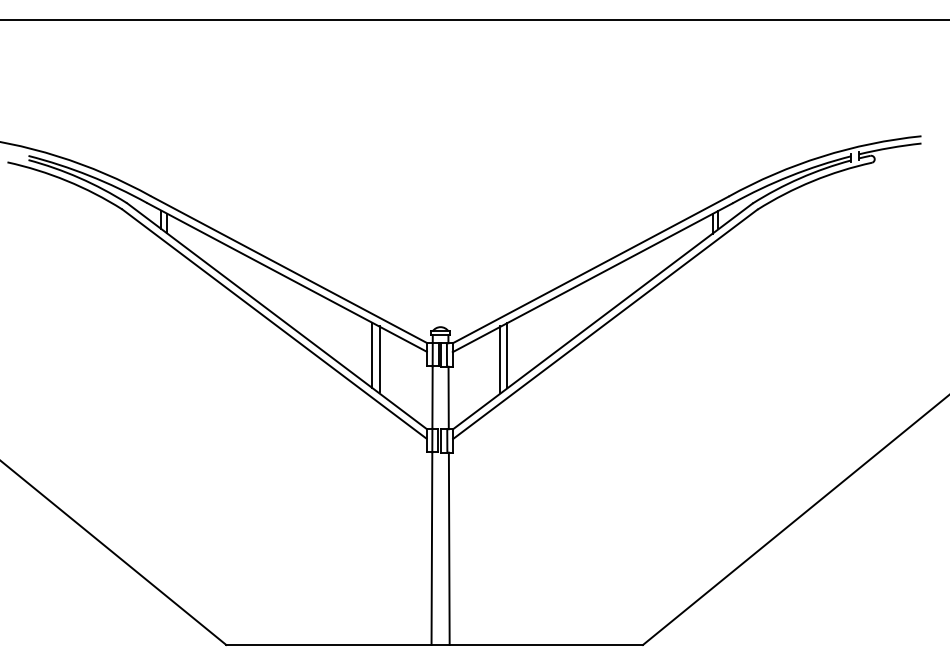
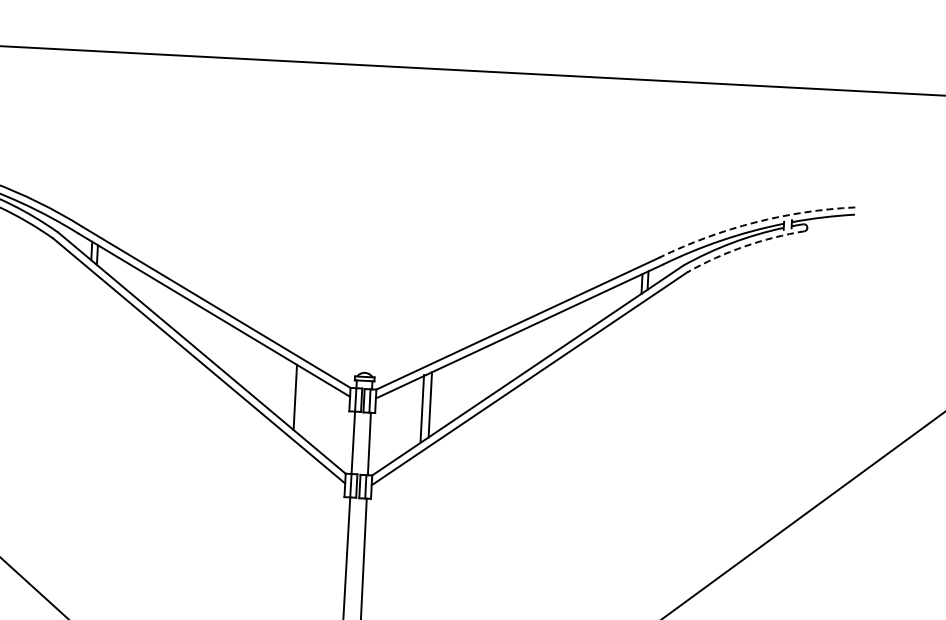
arc: (822, 156) -> (755, 222), solid -> dashed
arc: (812, 181) -> (744, 246), solid -> dashed
line: (380, 358) -> (303, 401), removed

